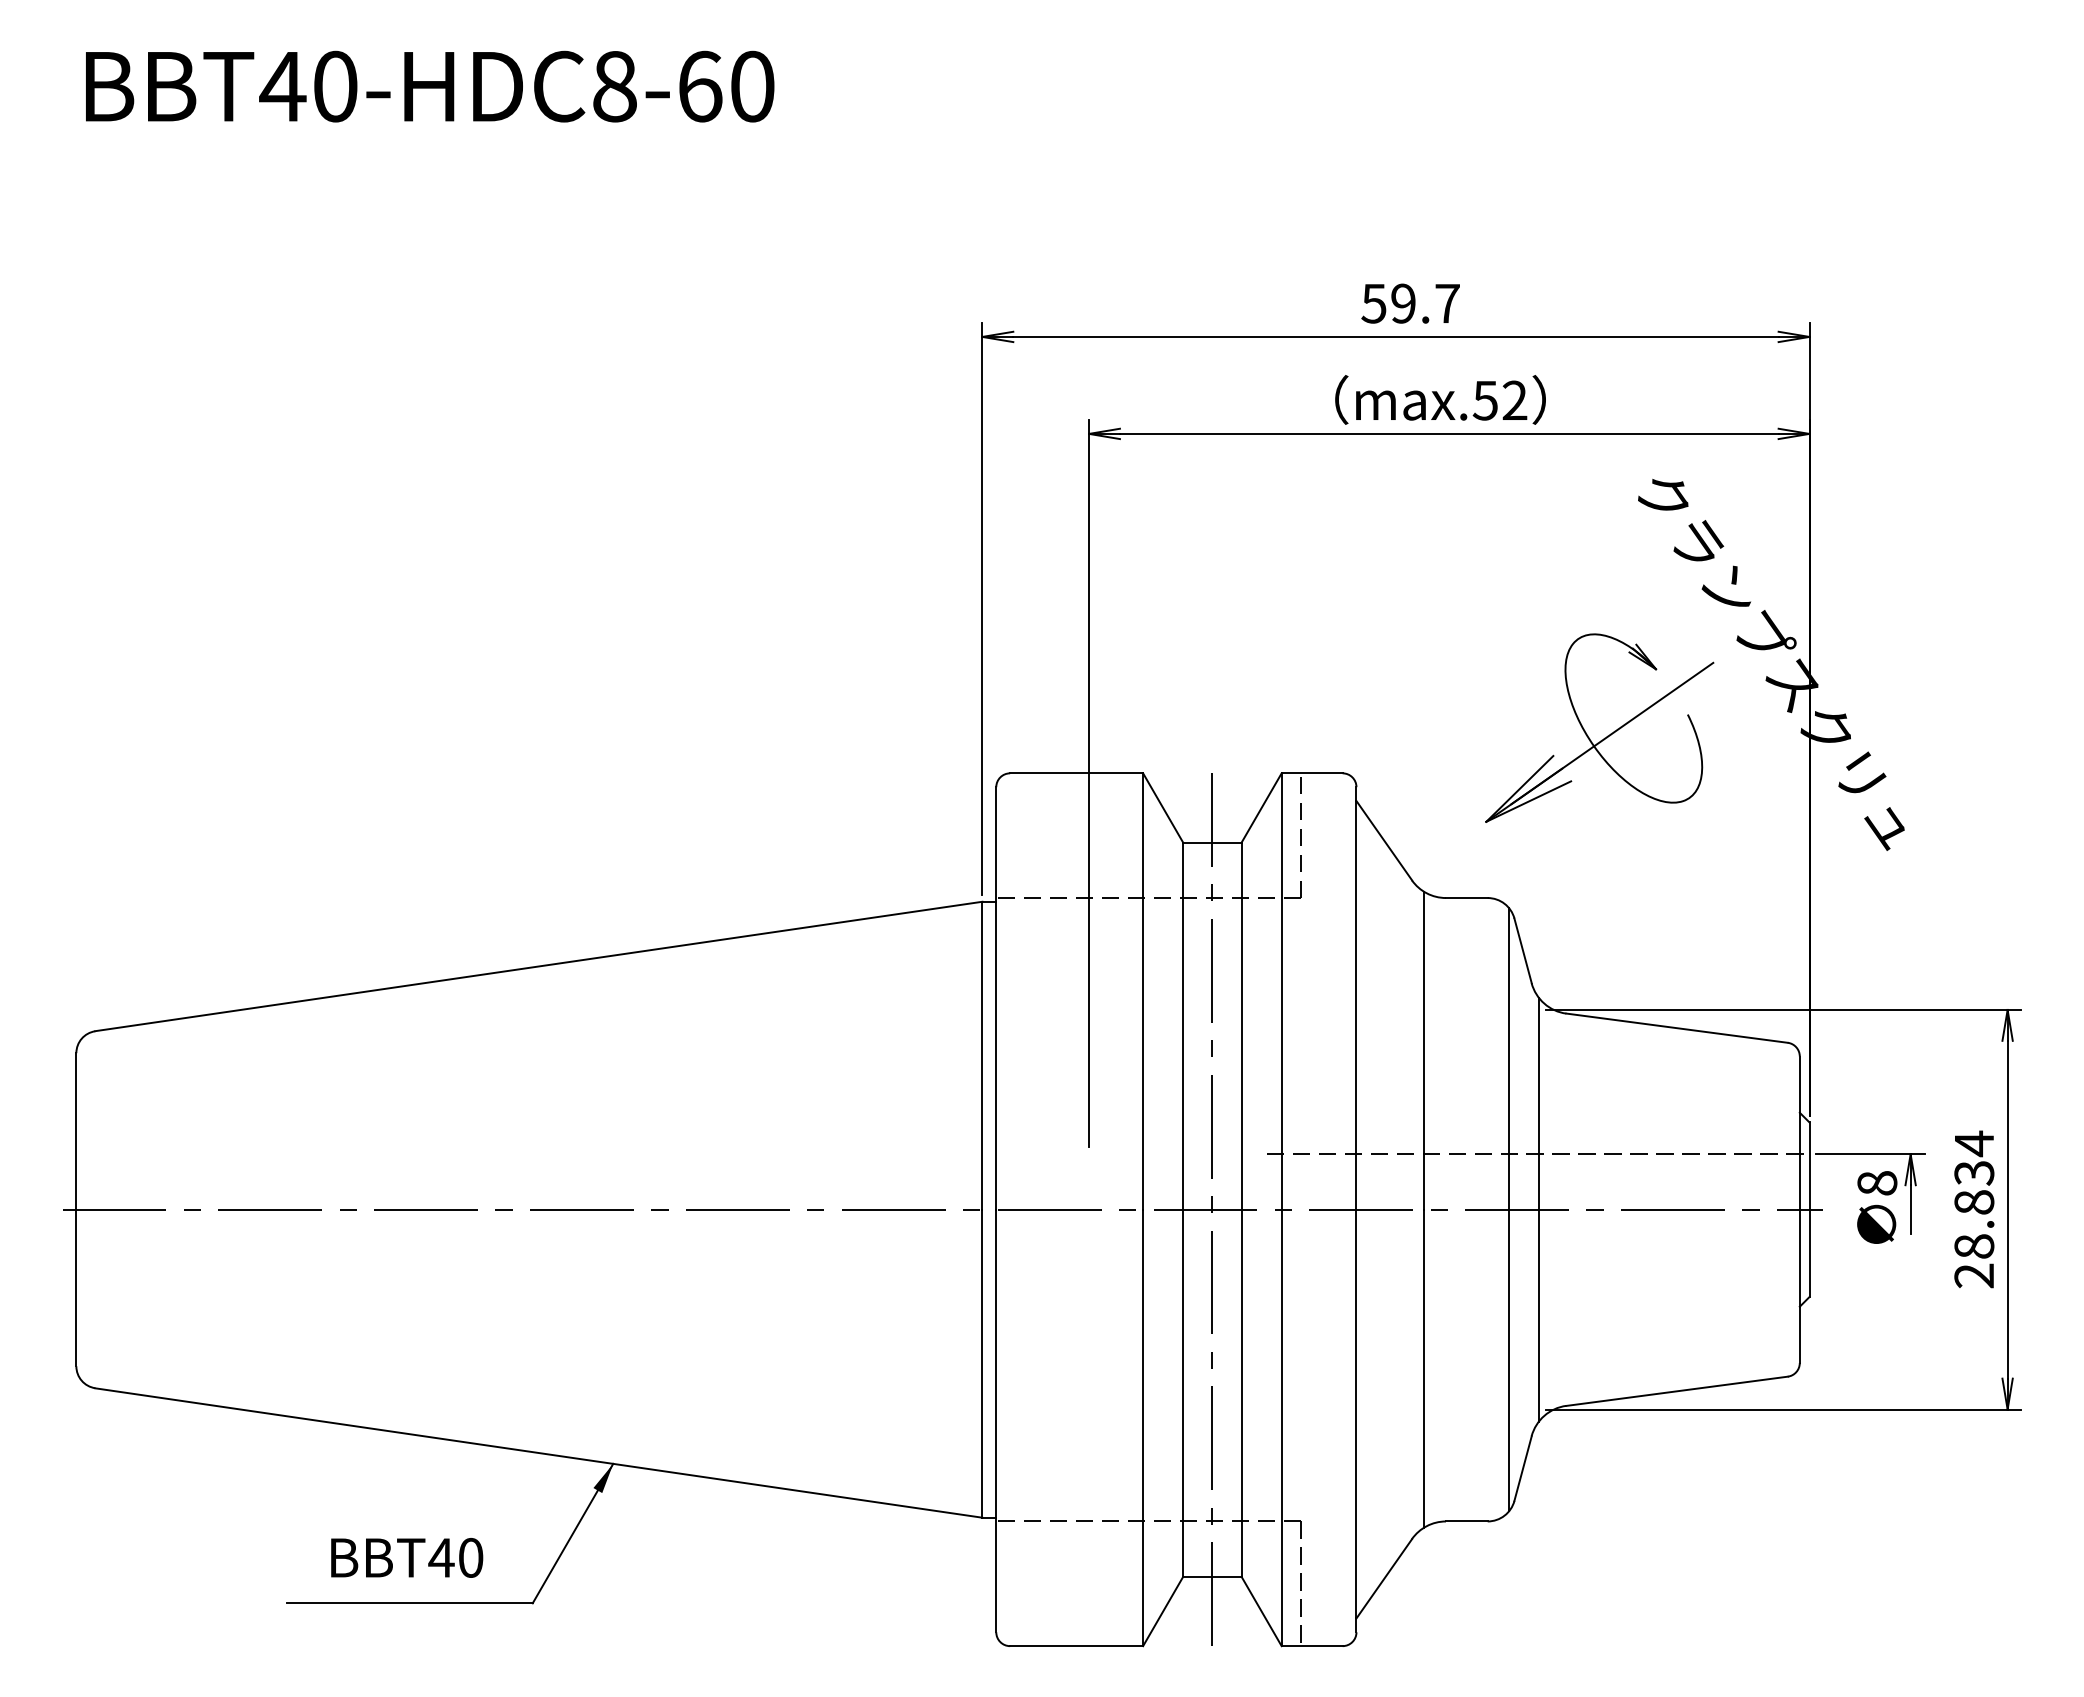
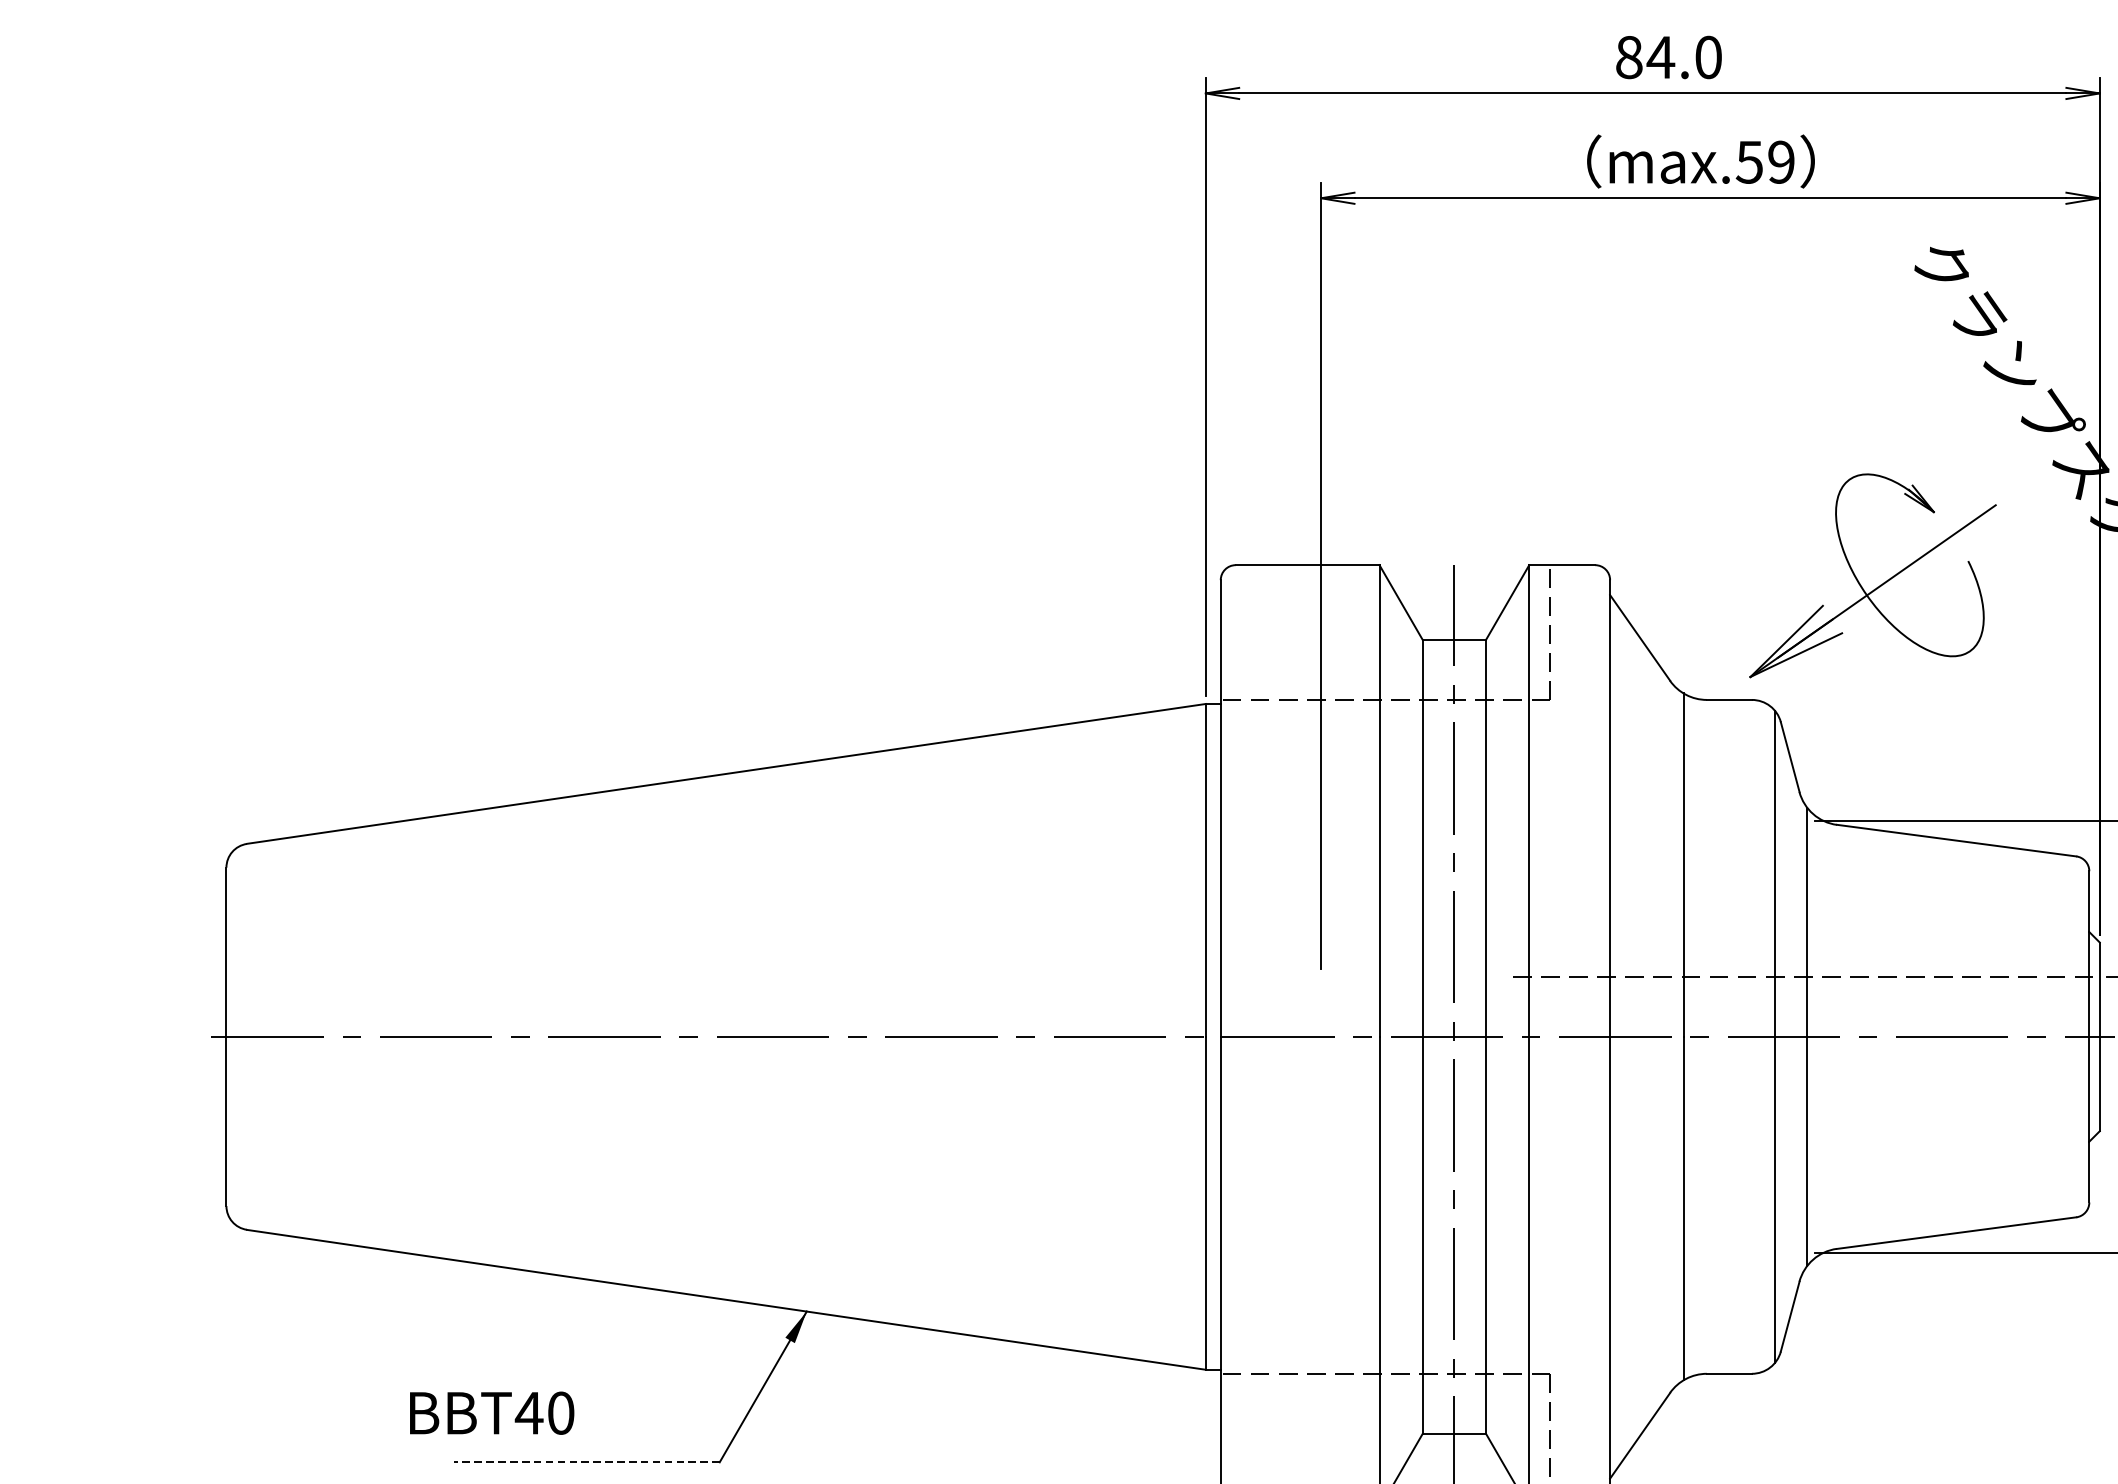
text: (1410, 303) -> (1668, 57), 59.7 -> 84.0
text: (1514, 400) -> (1780, 162), max.52 -> max.59
part: (1604, 737) -> (1878, 585), moved
text: (407, 1557) -> (492, 1412), moved
line: (409, 1603) -> (586, 1462), solid -> dashed

